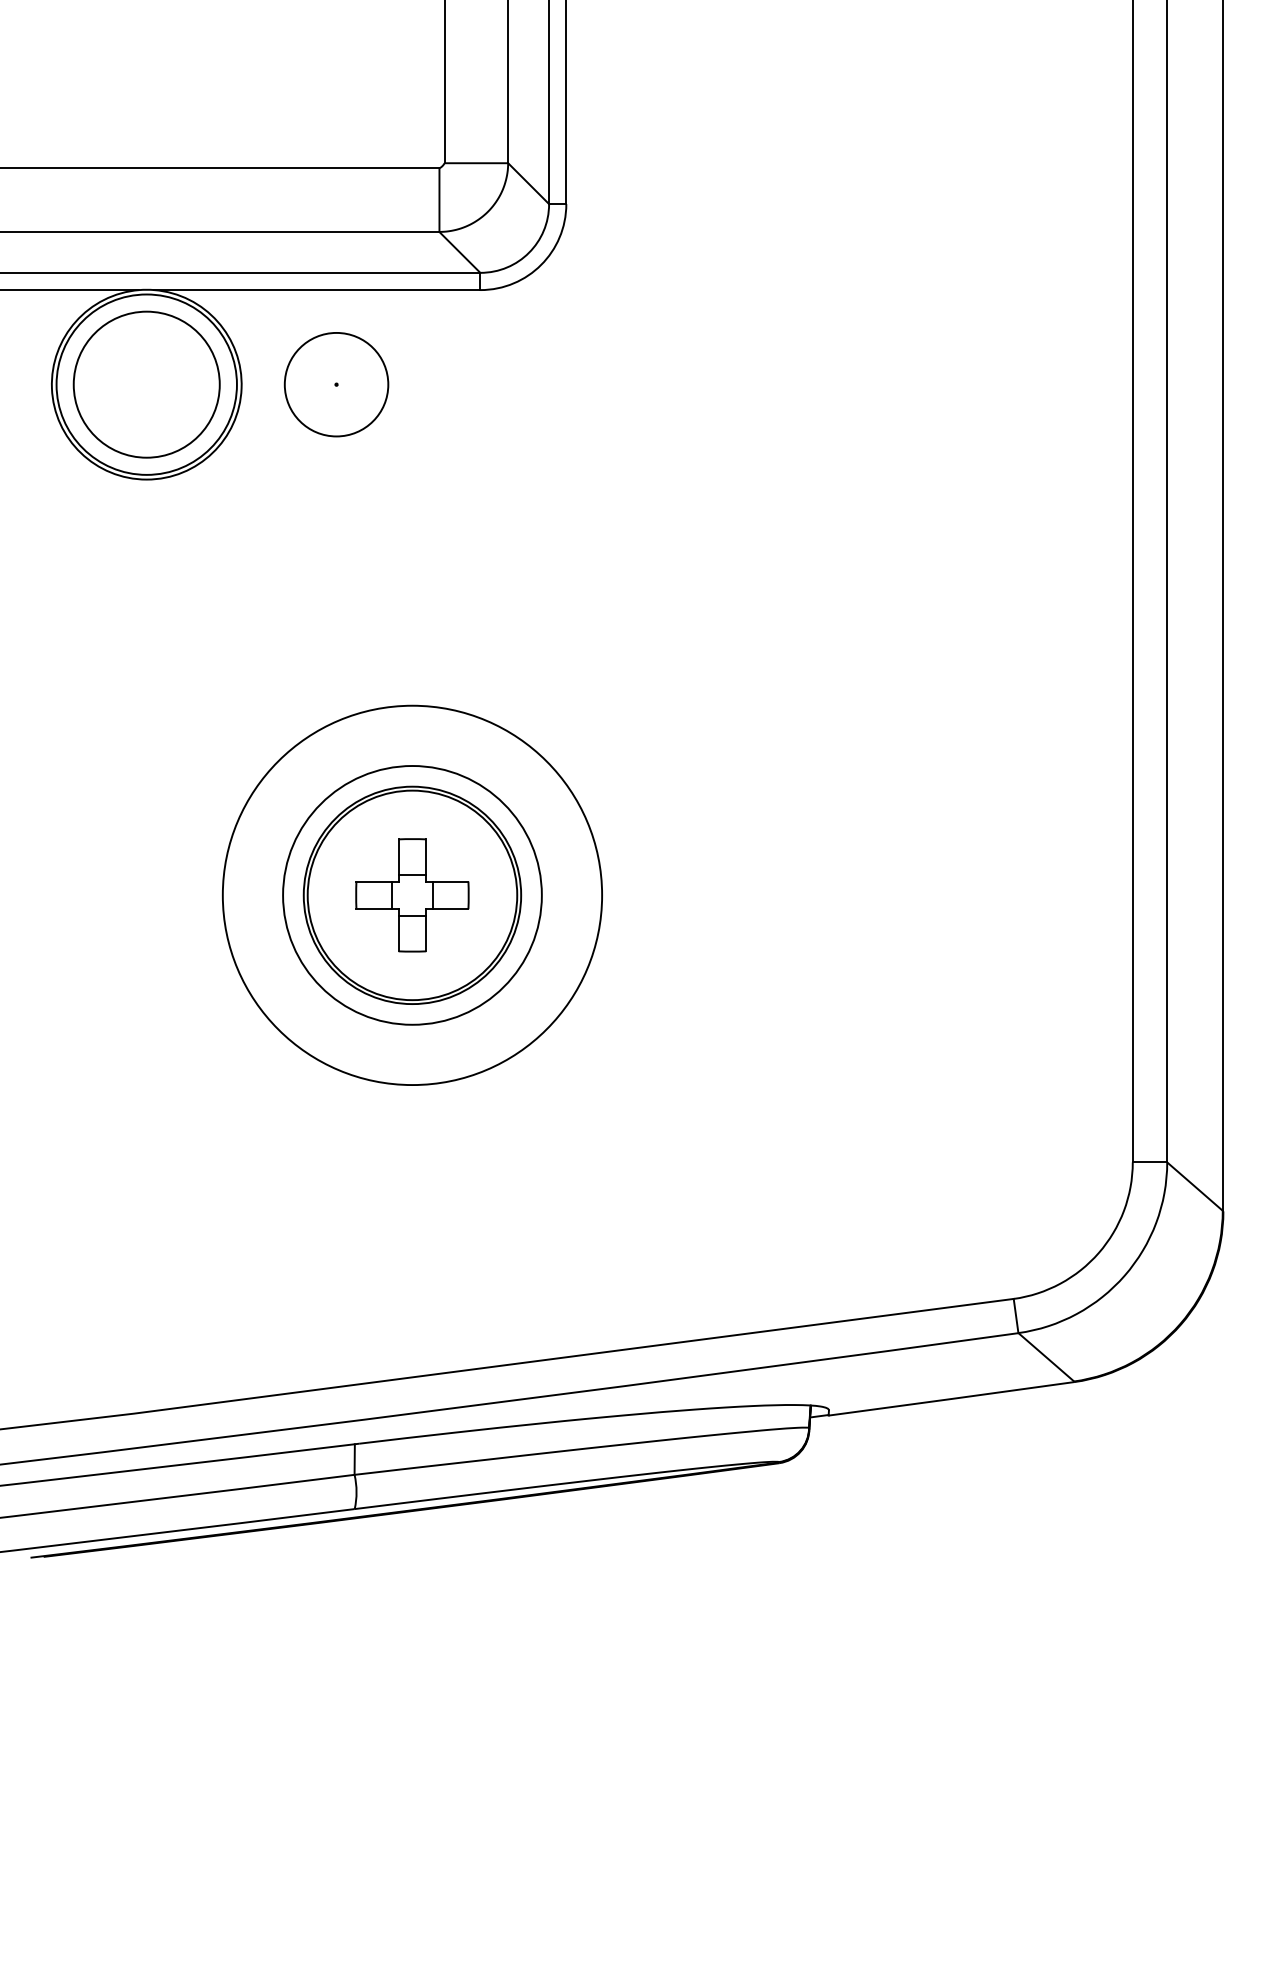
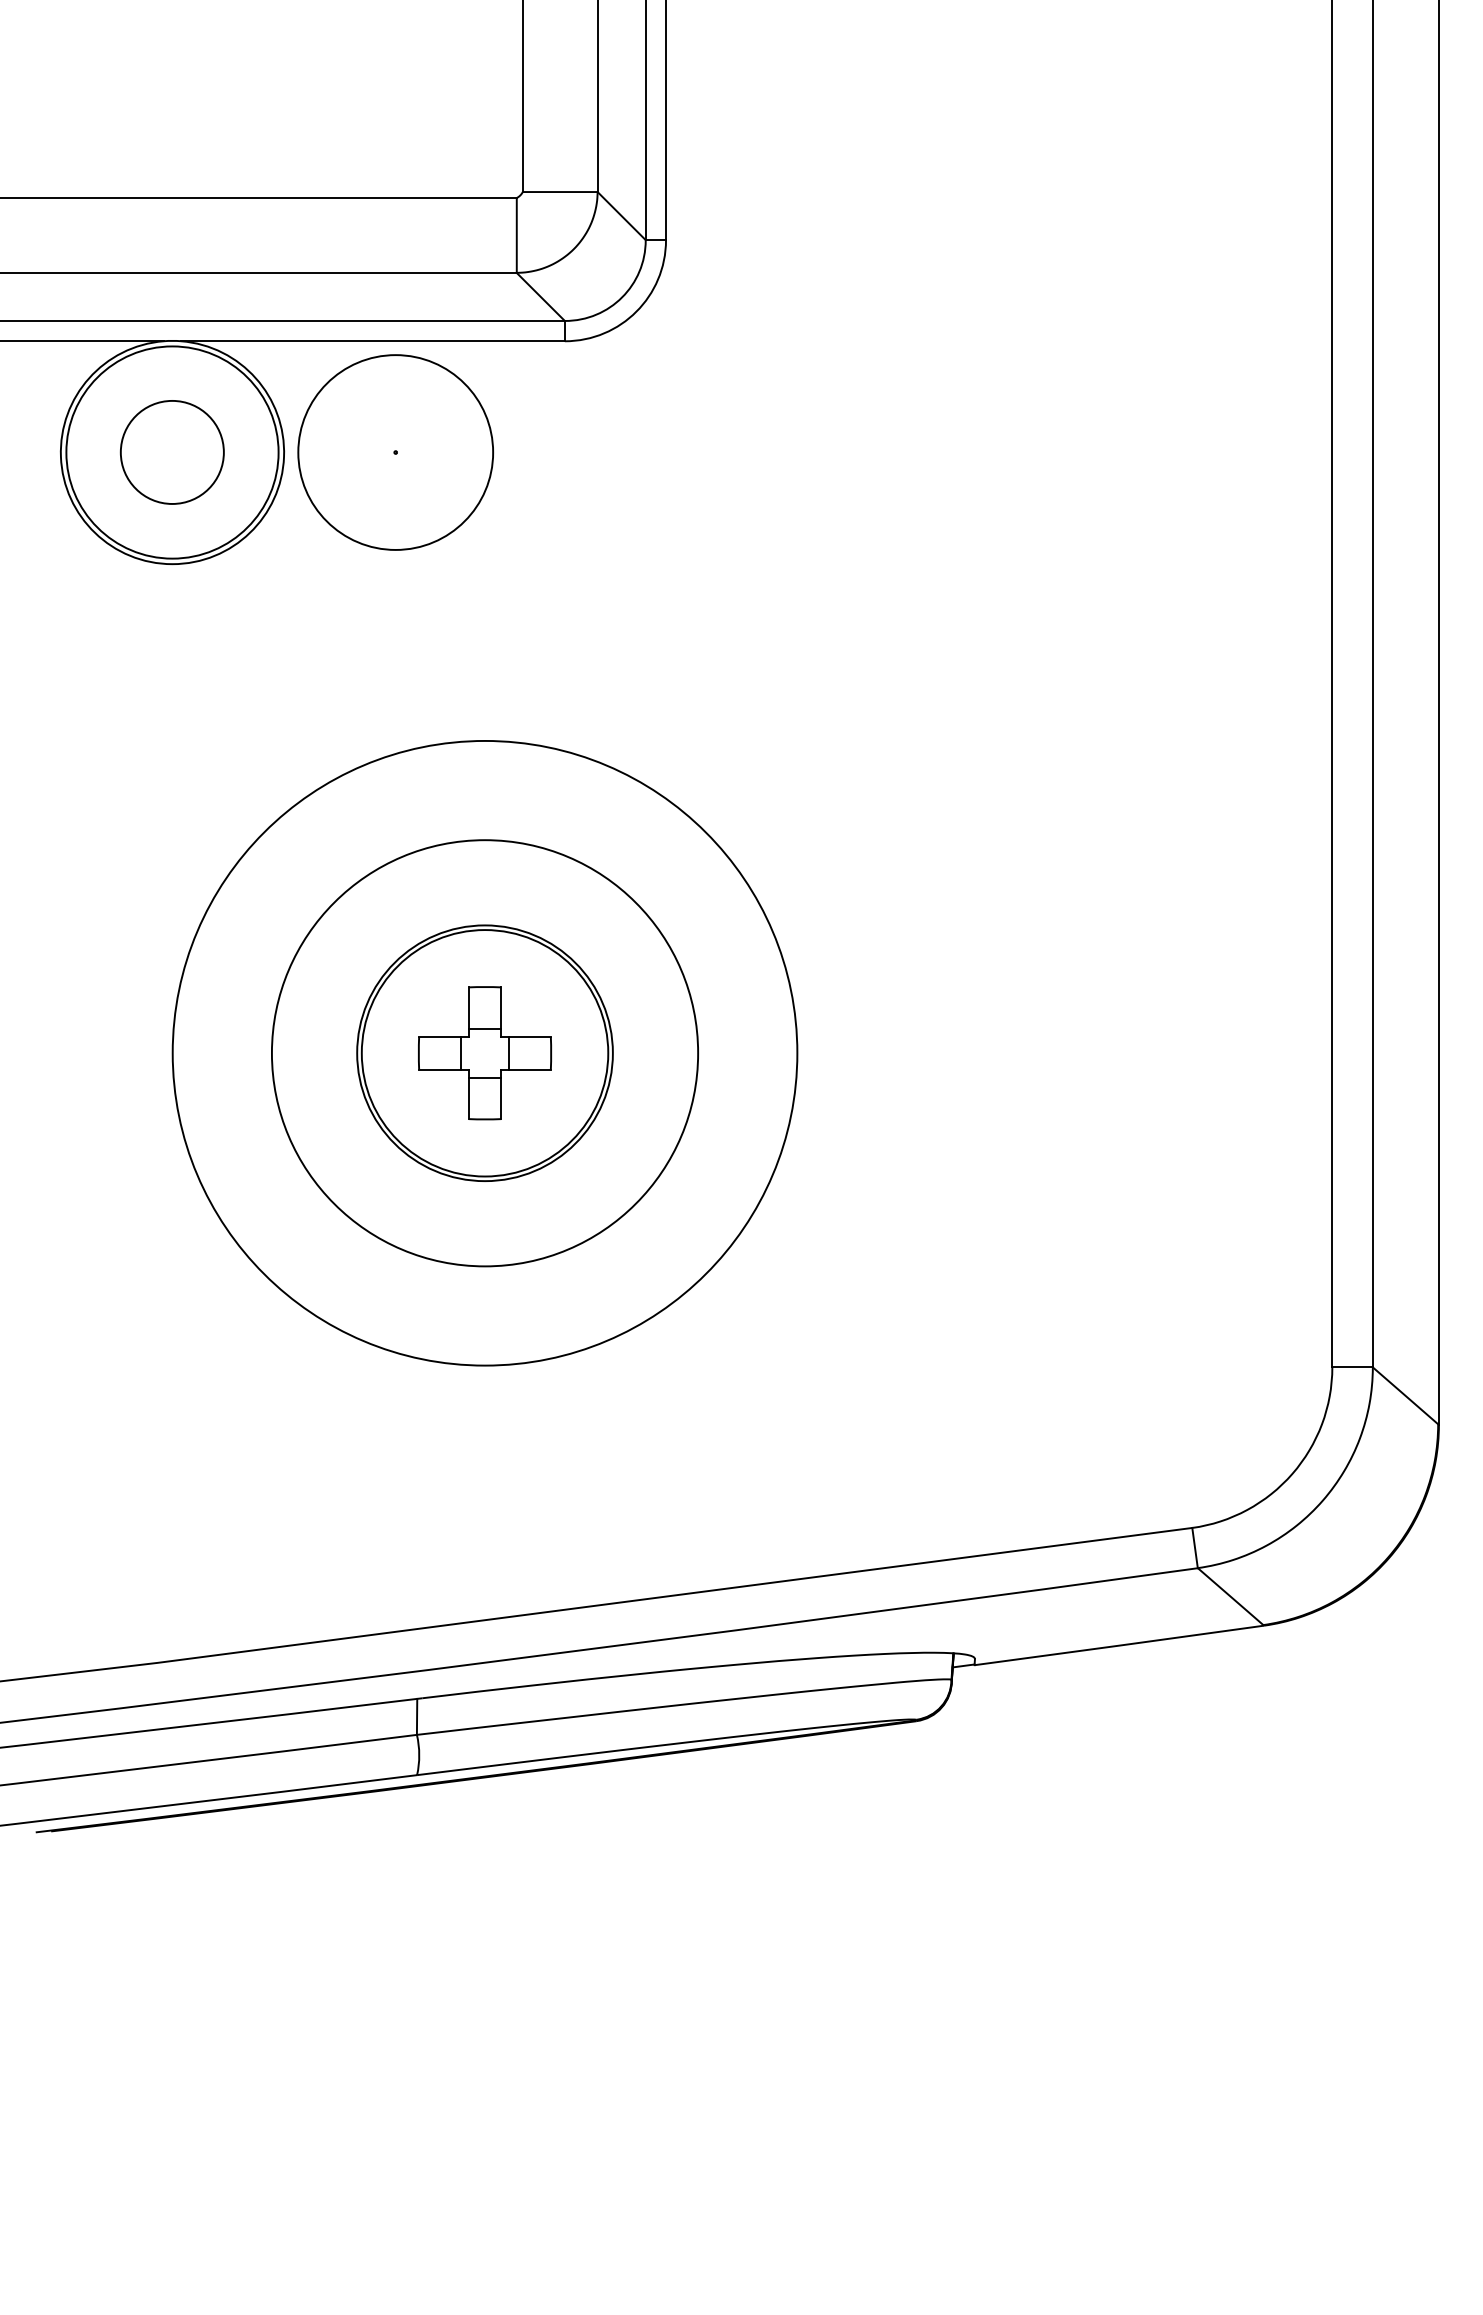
circle: (146, 384) -> (172, 452), size x0.6
circle: (336, 384) -> (395, 452), size x1.6
circle: (412, 895) -> (485, 1053), size x1.4
circle: (412, 895) -> (485, 1053), size x1.4

